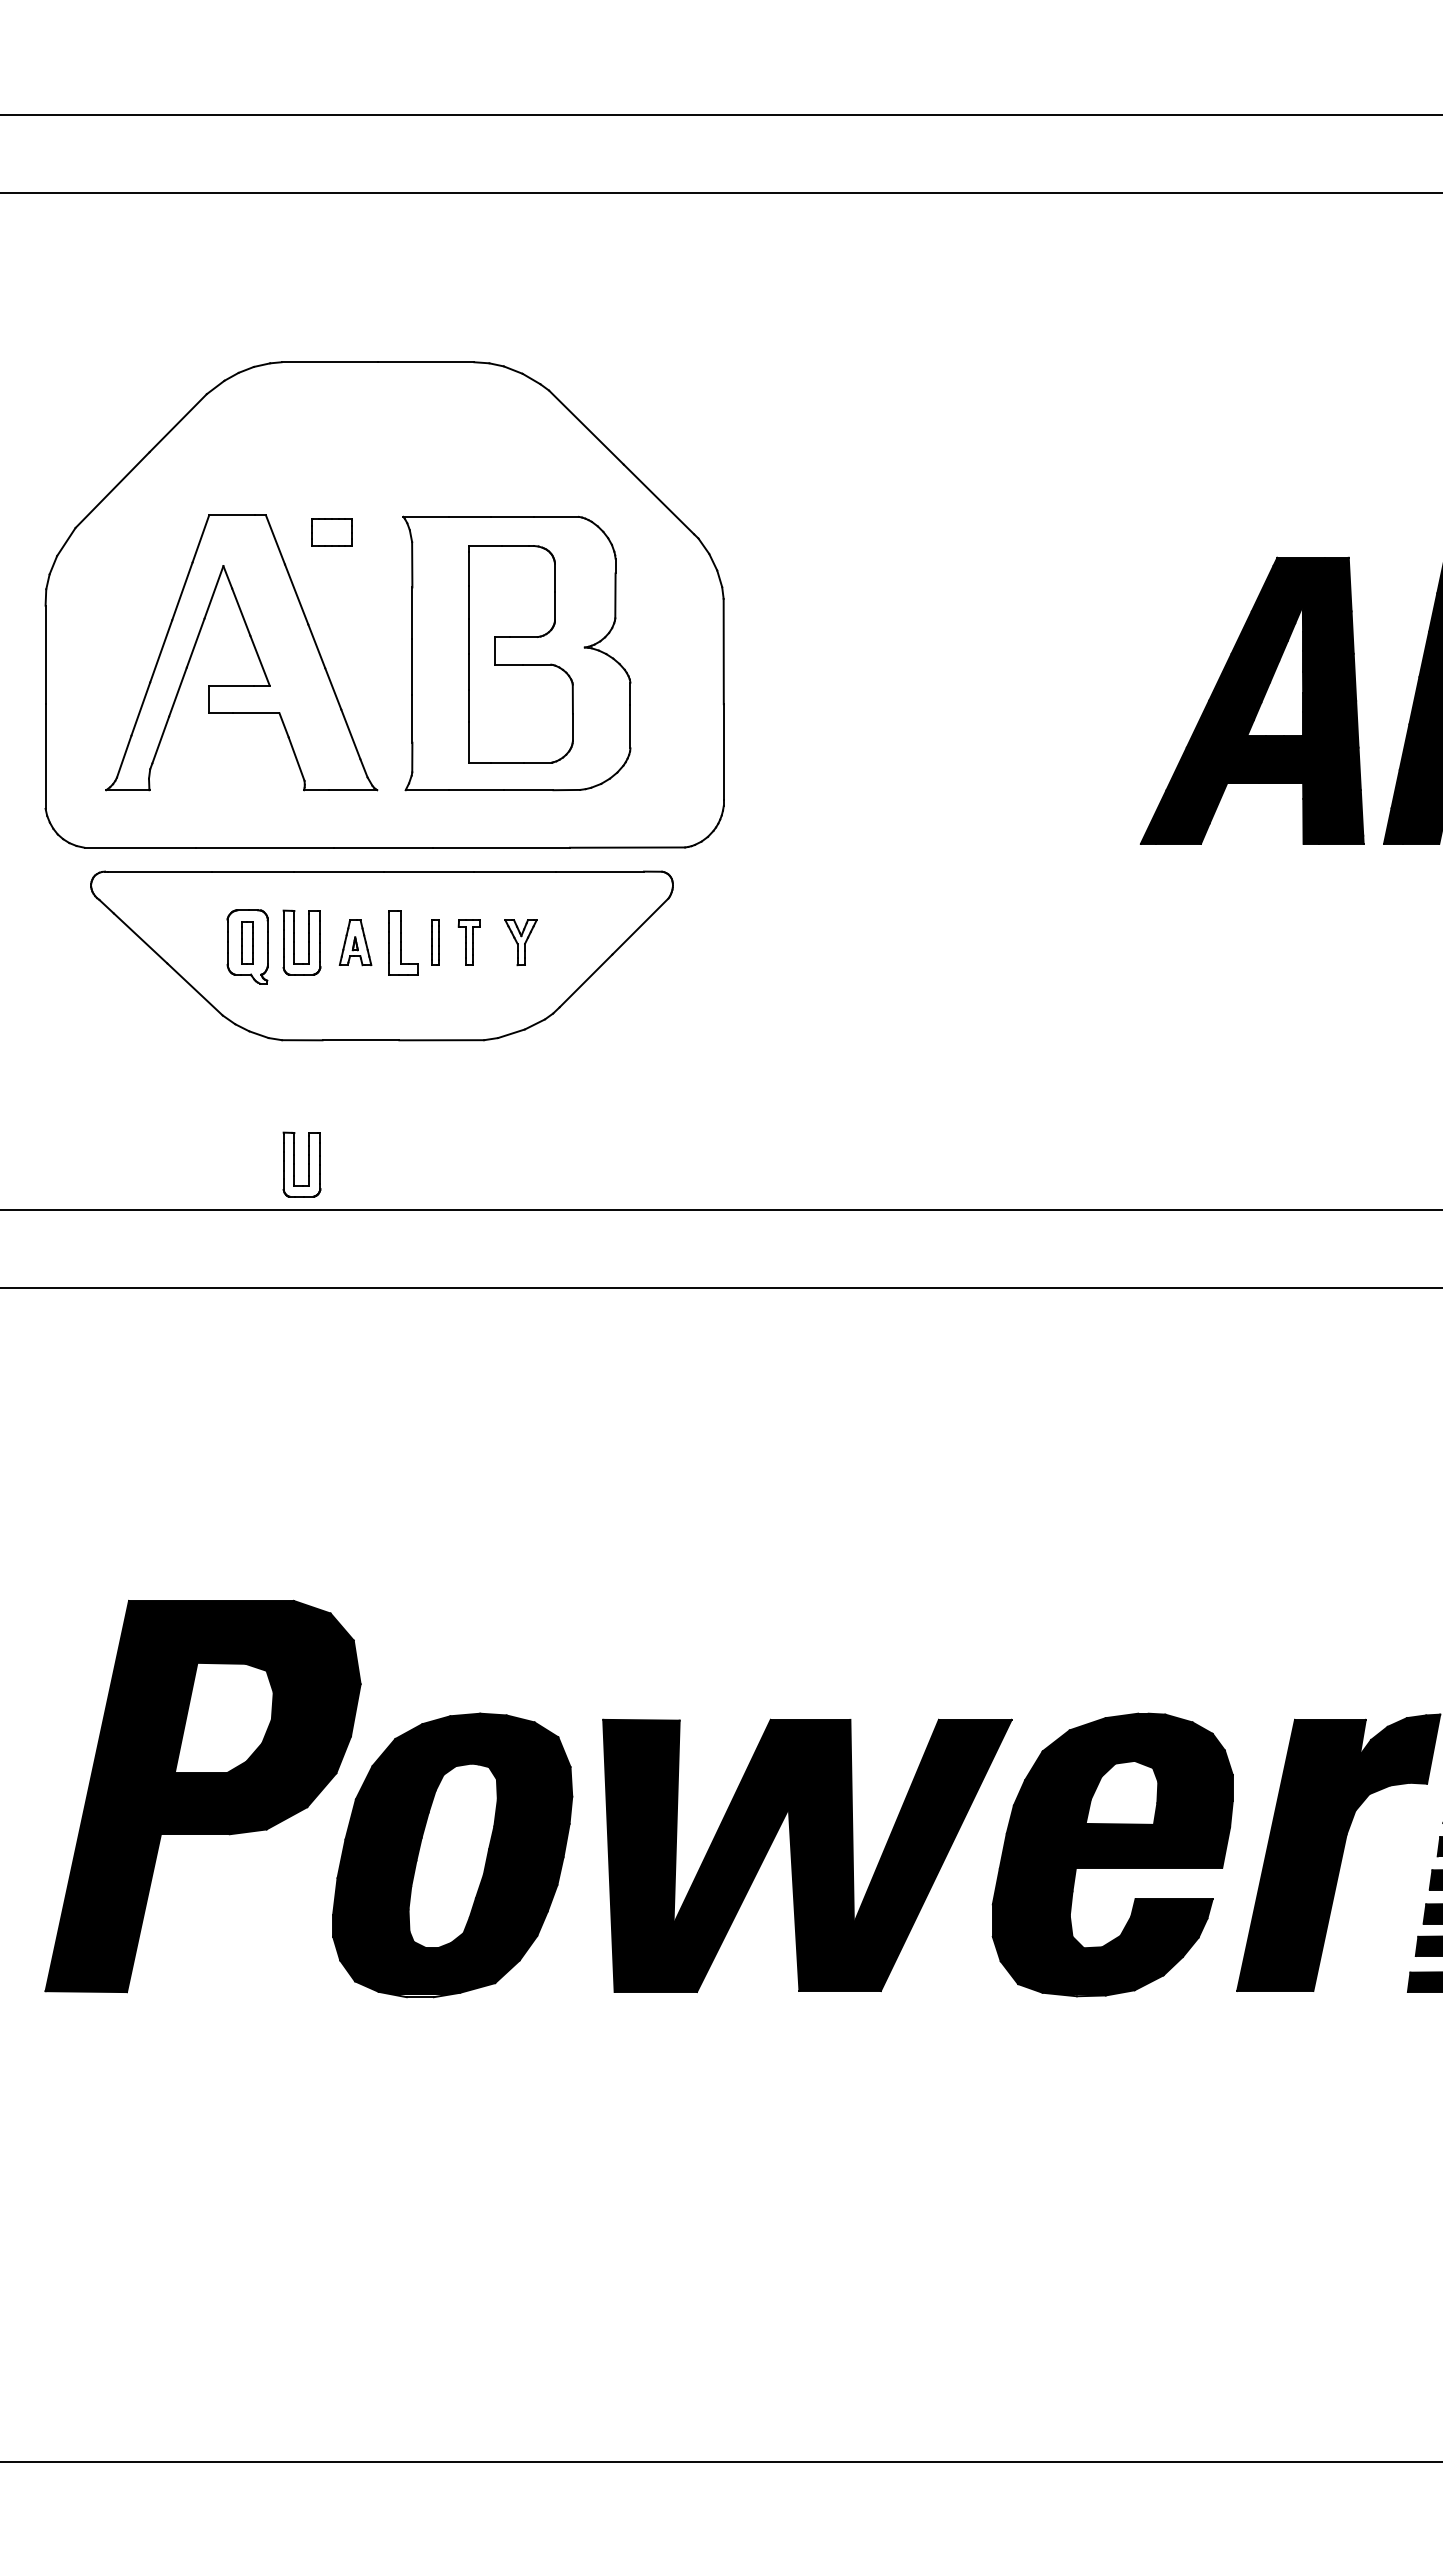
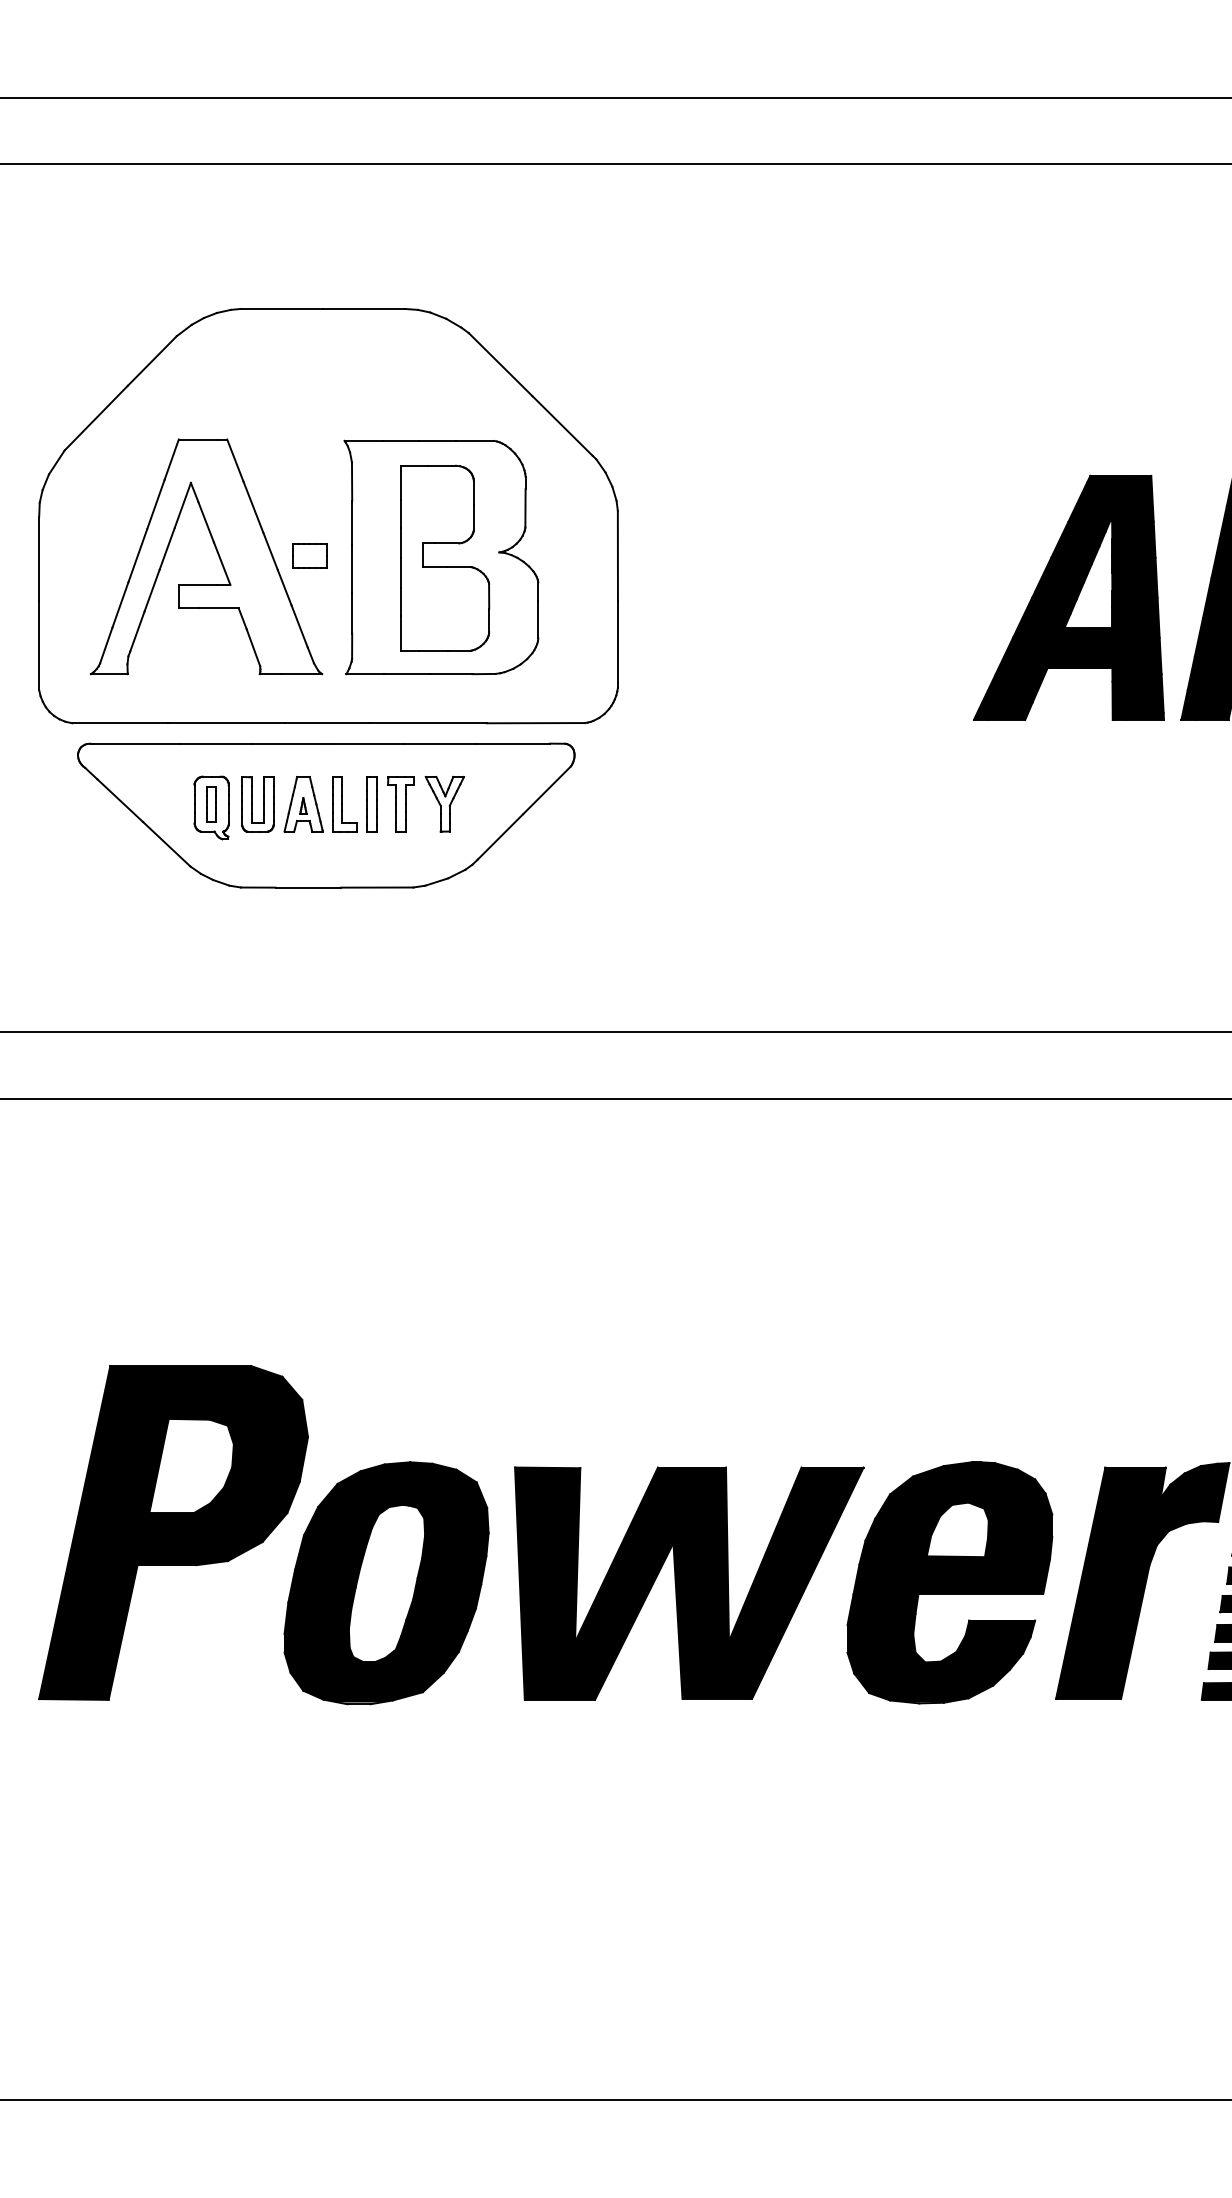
part: (331, 532) -> (309, 555), moved
part: (355, 942) -> (303, 804), size x1.43
part: (435, 942) -> (371, 804), size x1.43
part: (468, 942) -> (400, 804), size x1.43
part: (520, 942) -> (444, 804), size x1.43
part: (294, 1164) -> (251, 993), removed

